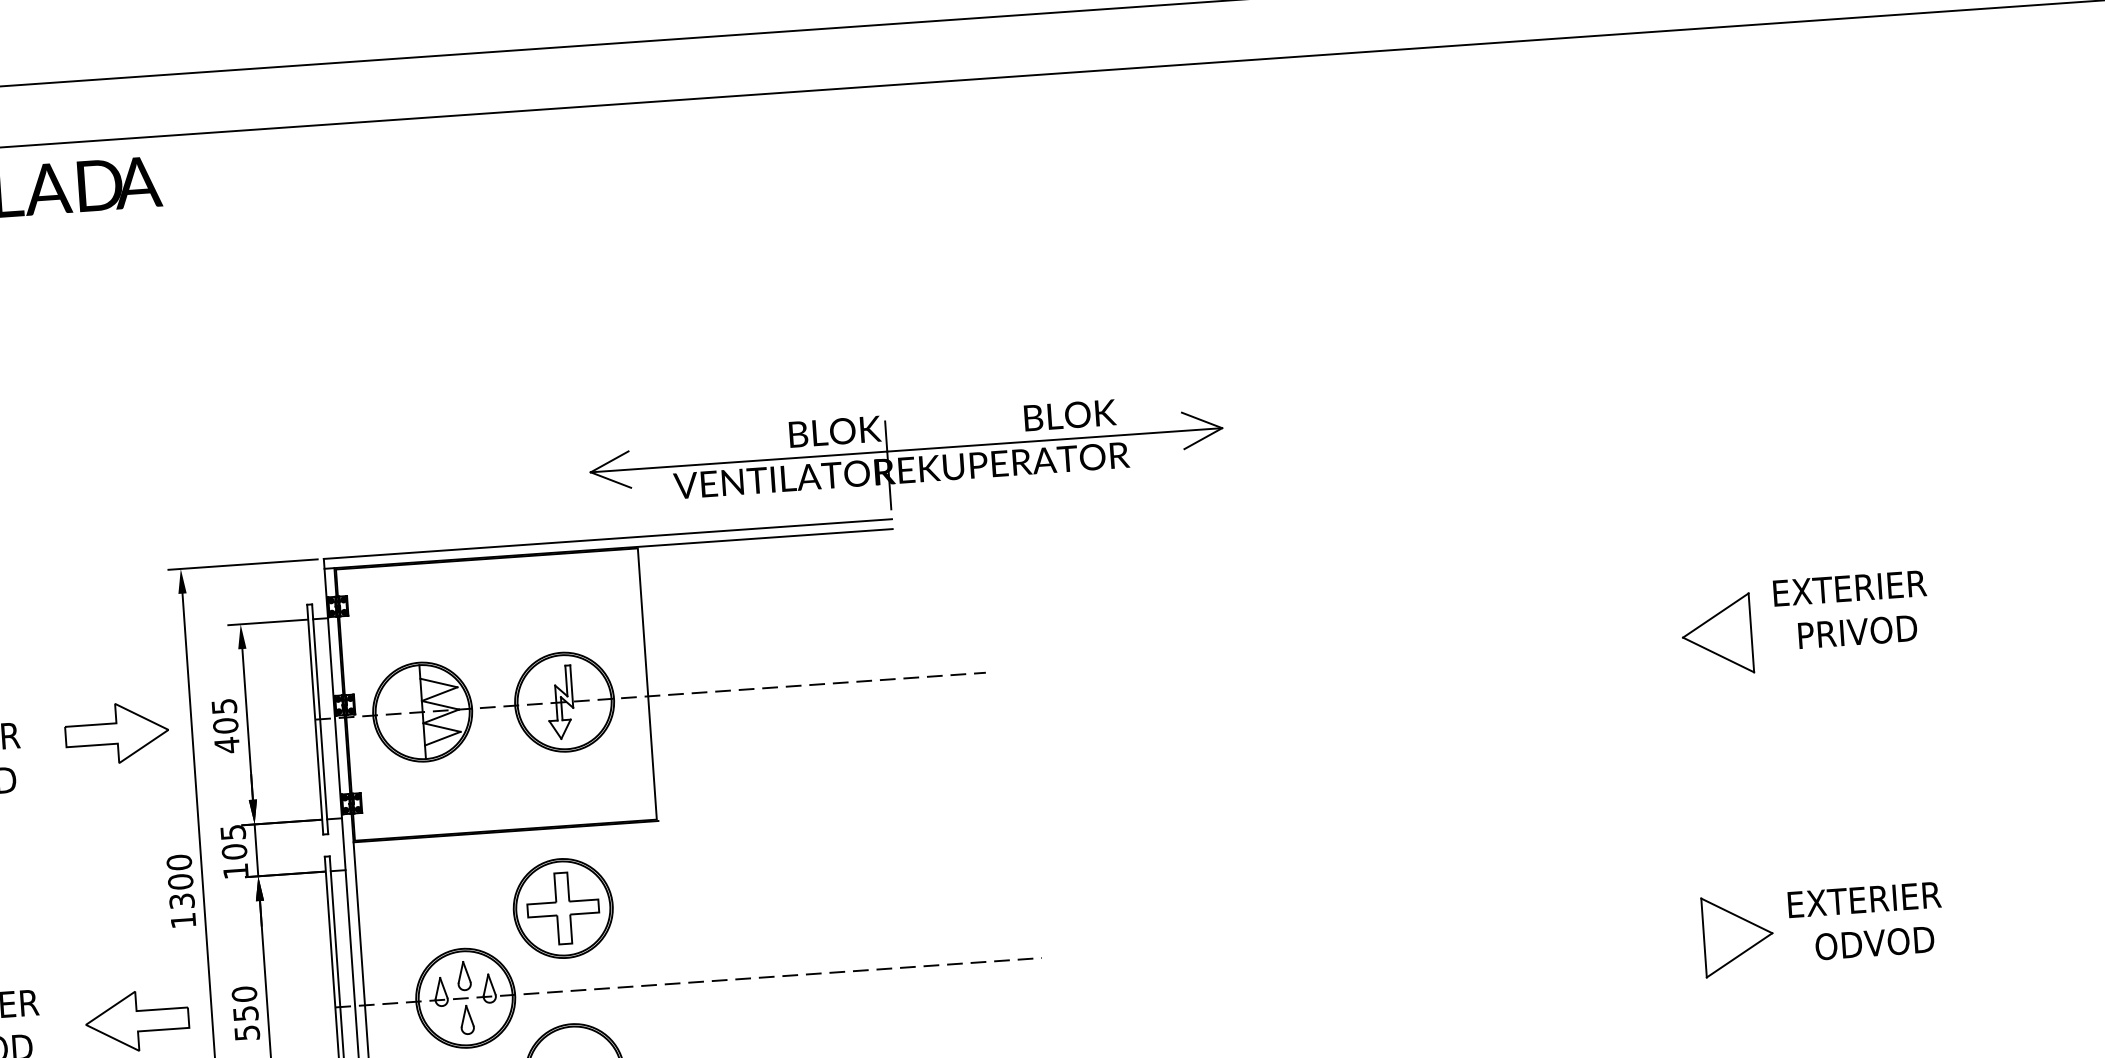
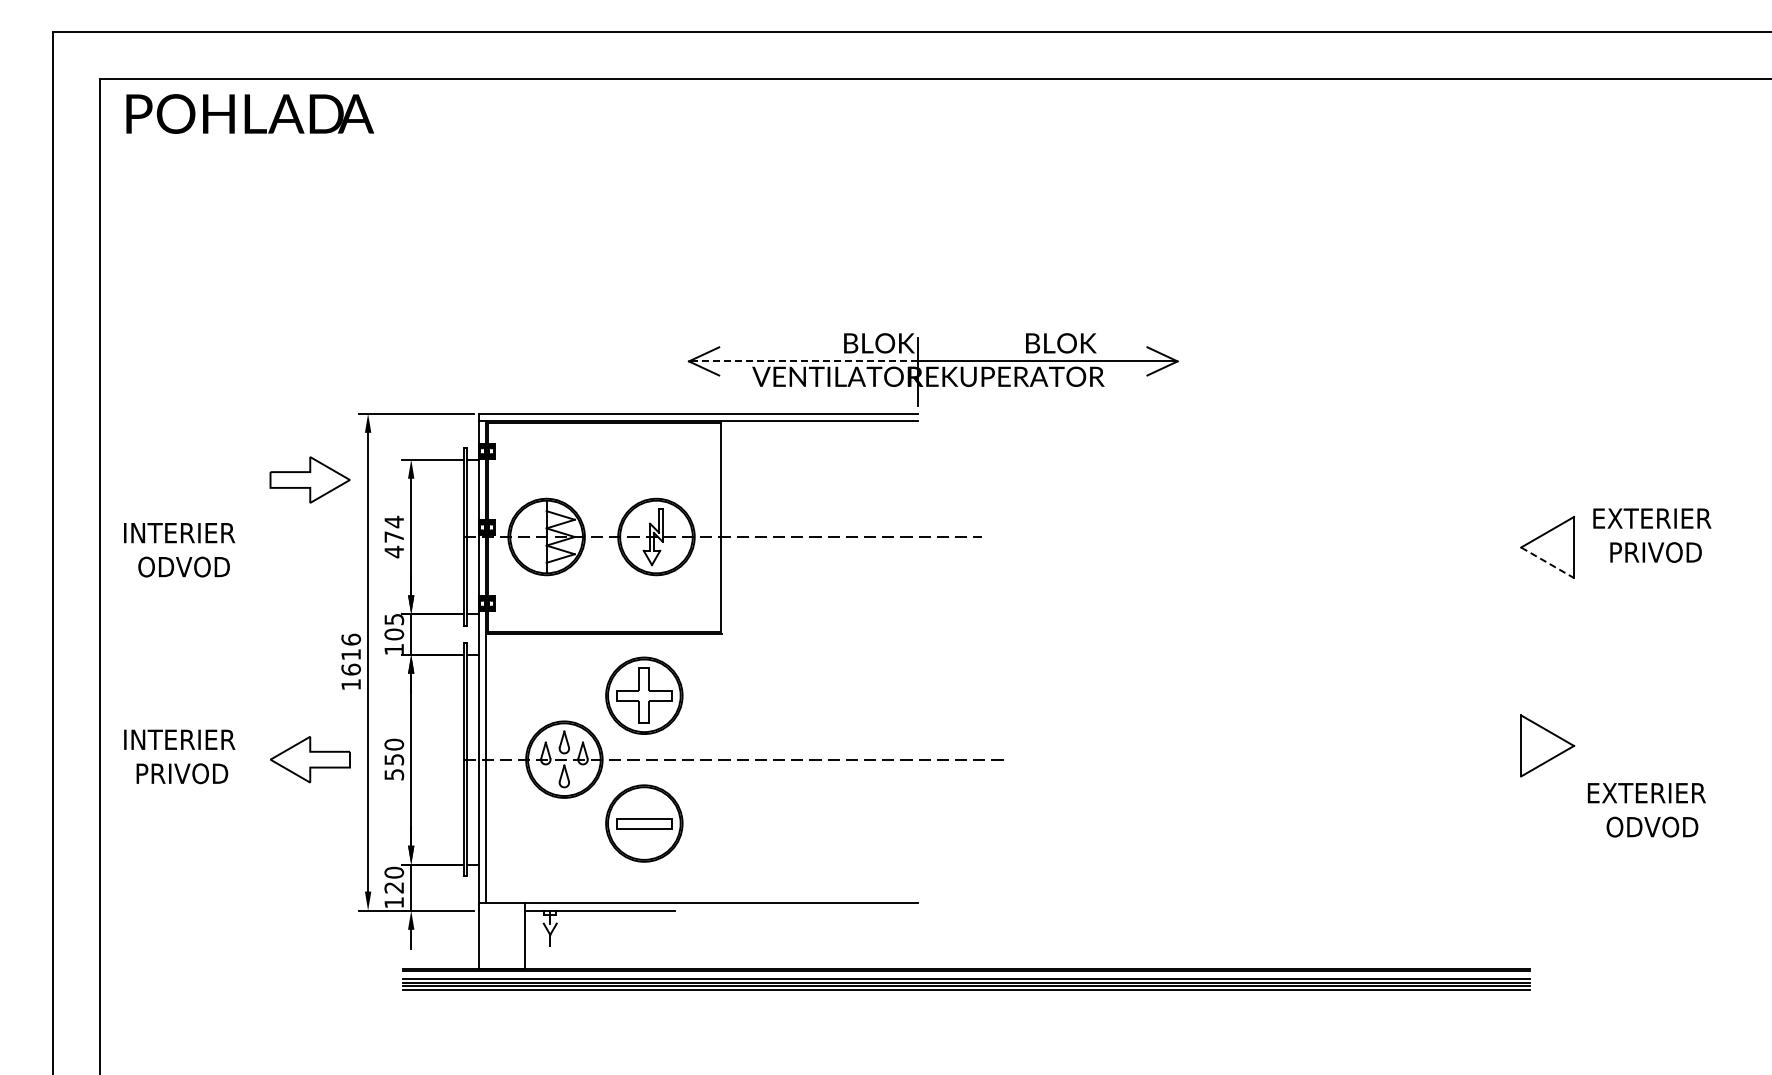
line: (738, 462) -> (803, 361), solid -> dashed
line: (1718, 654) -> (1547, 562), solid -> dashed
text: (225, 714) -> (394, 528), 405 -> 474
part: (116, 732) -> (309, 479), moved
text: (179, 881) -> (350, 654), 1300 -> 1616
text: (1865, 922) -> (1646, 810), moved
part: (1738, 935) -> (1547, 745), moved

